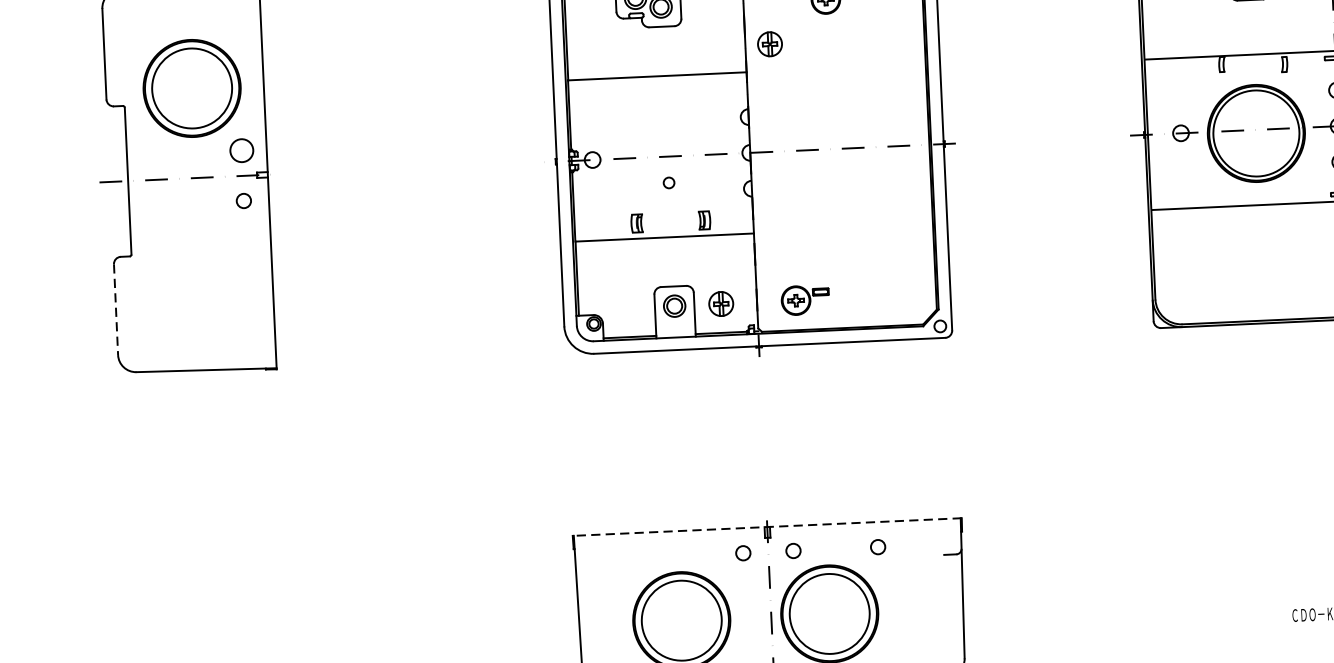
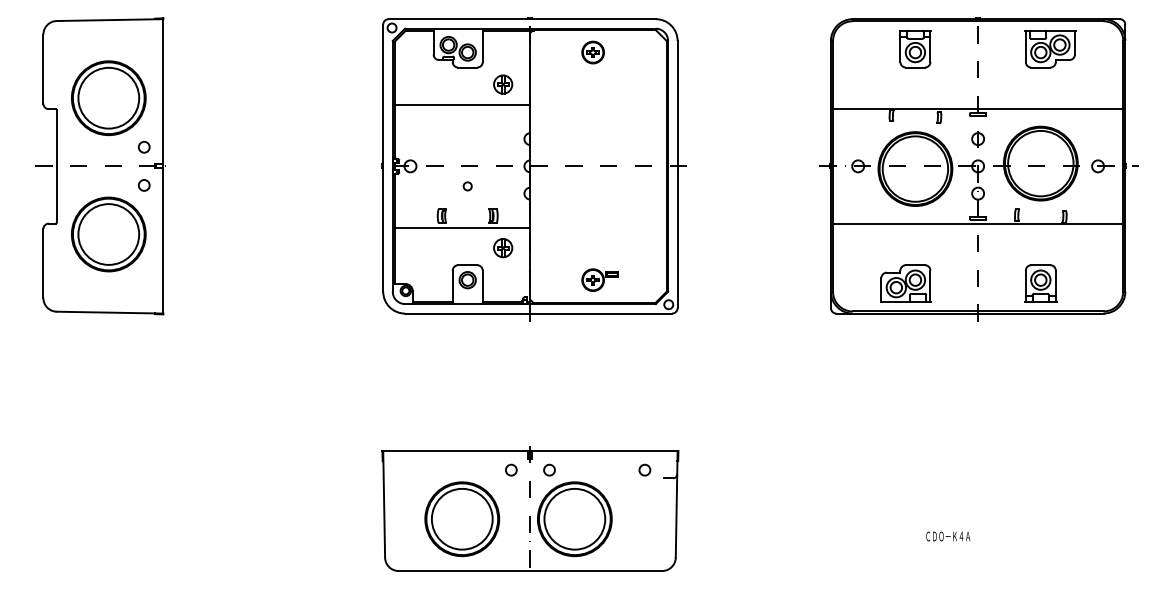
part: (770, 44) -> (503, 84), moved
circle: (240, 151) -> (143, 147), size x0.62
part: (199, 267) -> (108, 234), added
part: (1250, 284) -> (905, 283), added
part: (804, 299) -> (599, 279), moved
part: (721, 304) -> (503, 248), moved
line: (116, 309) -> (43, 263), dashed -> solid
line: (766, 527) -> (529, 451), dashed -> solid
circle: (877, 546) -> (644, 469), moved

